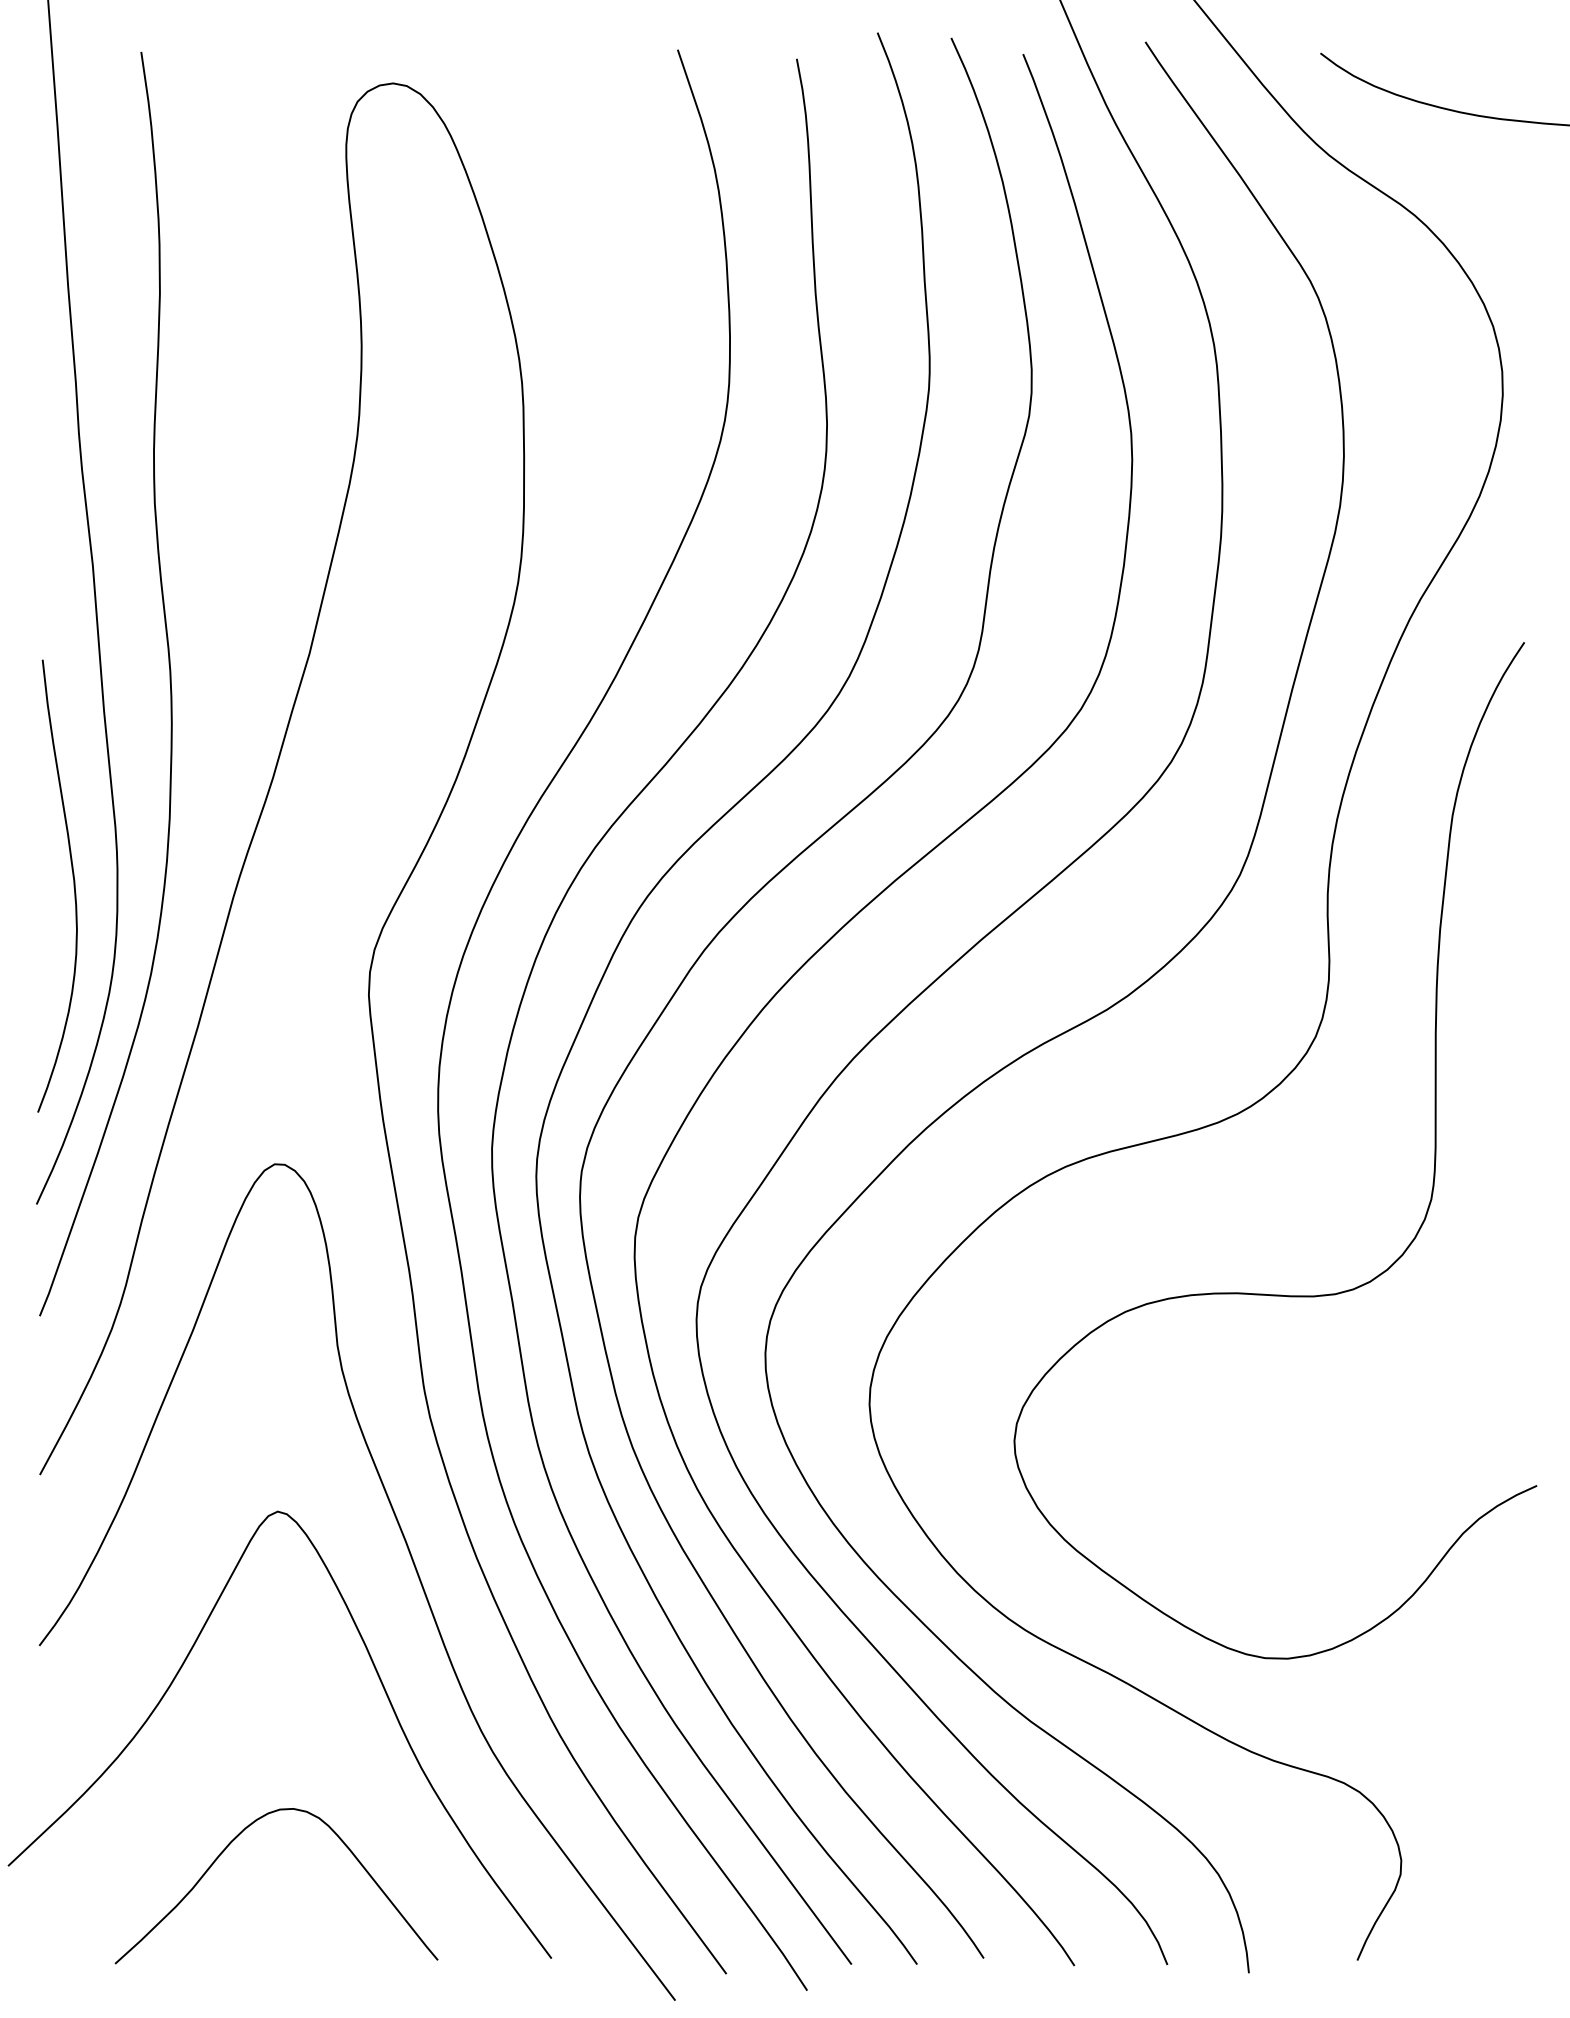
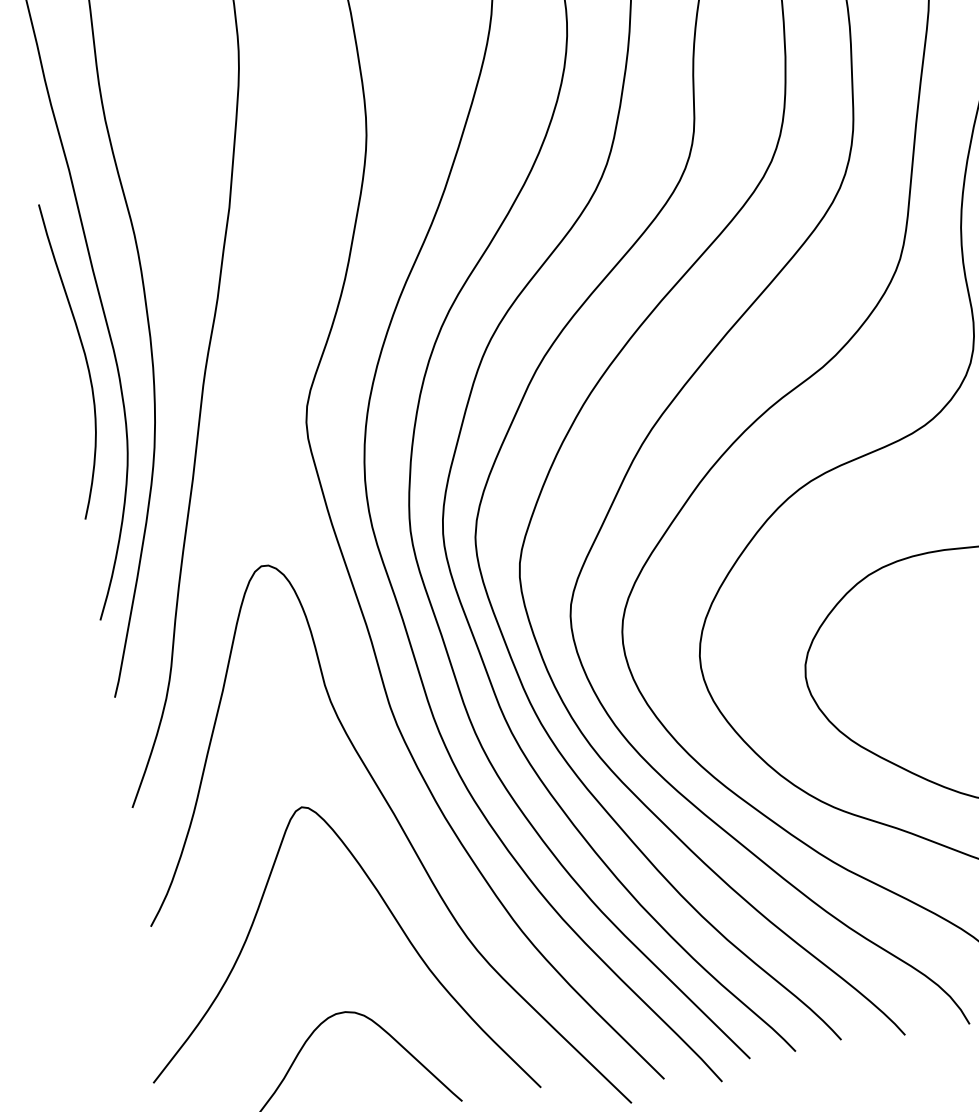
curve: (73, 885) -> (85, 357), moved

